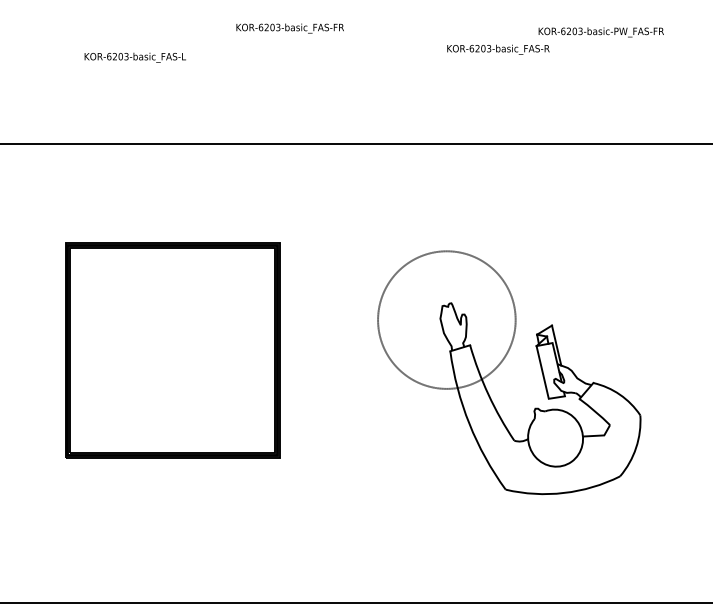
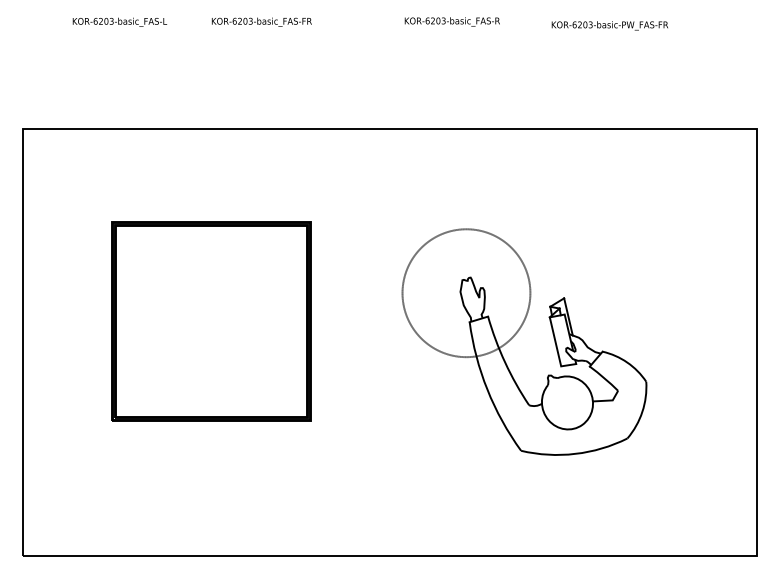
text: (289, 27) -> (261, 21), moved
text: (497, 49) -> (451, 21), moved
text: (134, 56) -> (119, 21), moved

